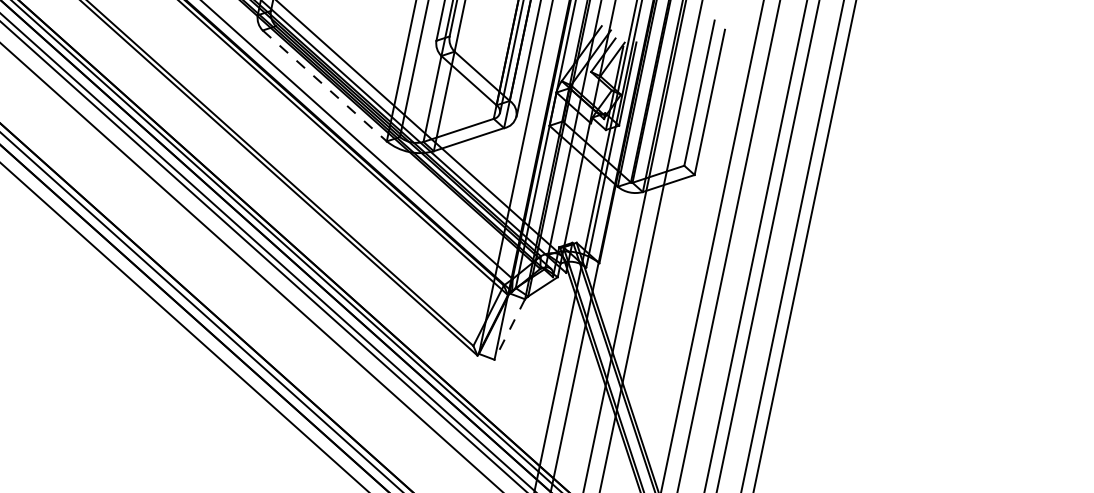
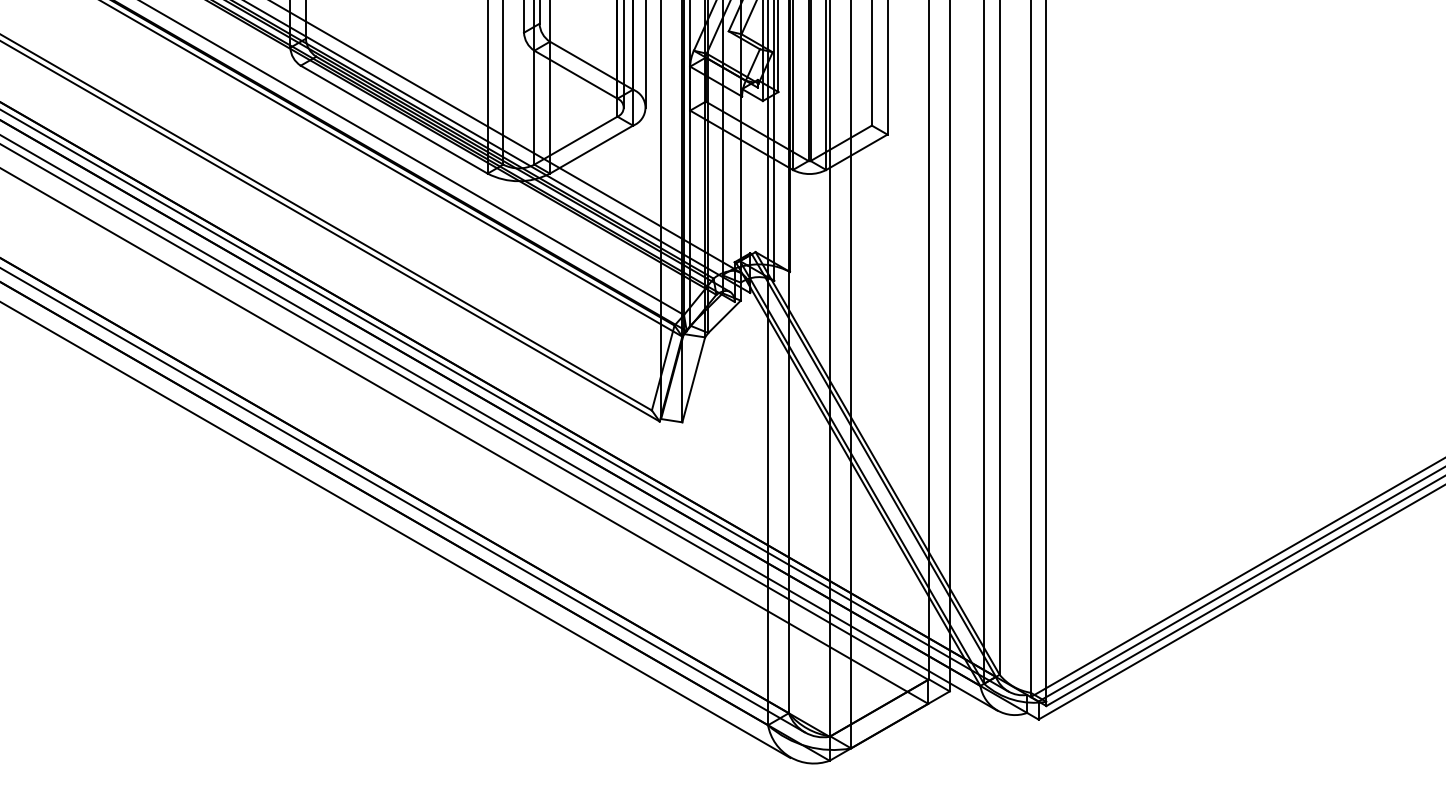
line: (325, 85) -> (394, 119), dashed -> solid
line: (509, 329) -> (693, 379), dashed -> solid

